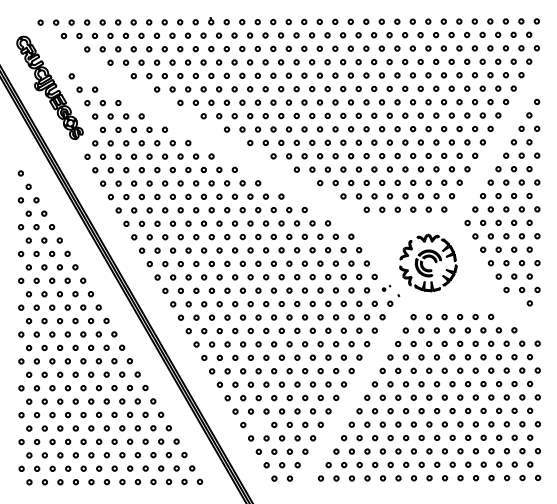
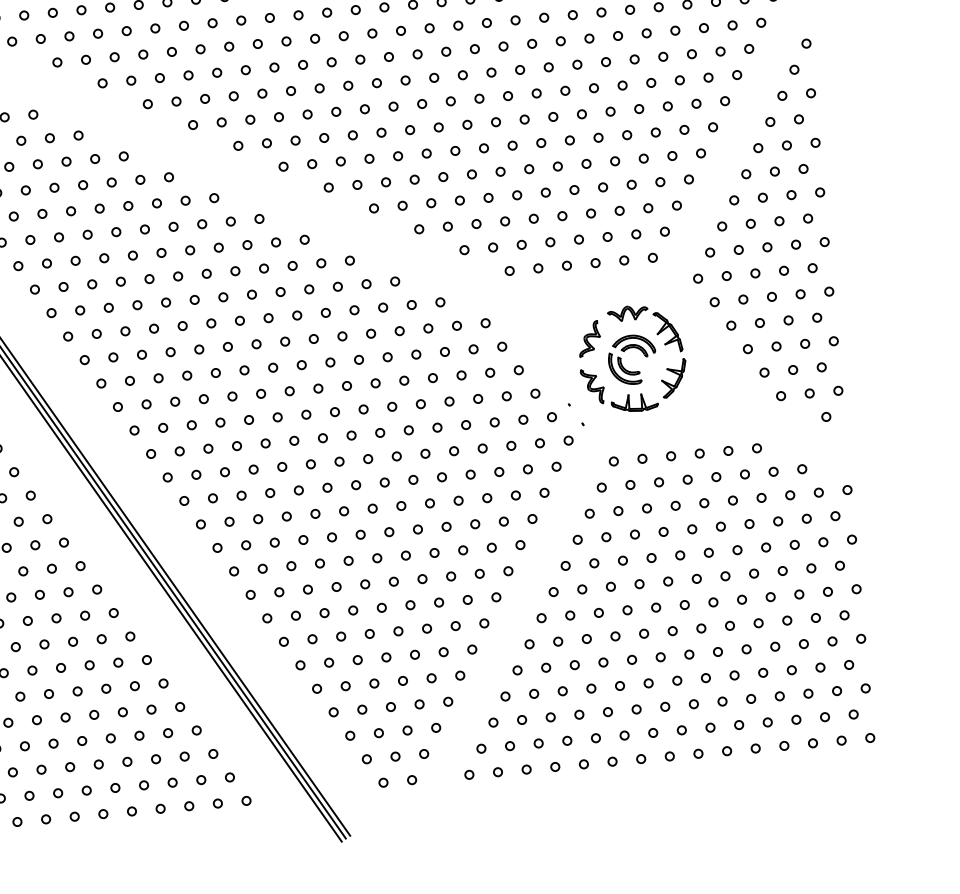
part: (386, 288) -> (559, 413), size x1.67
circle: (258, 424) -> (345, 685), added

